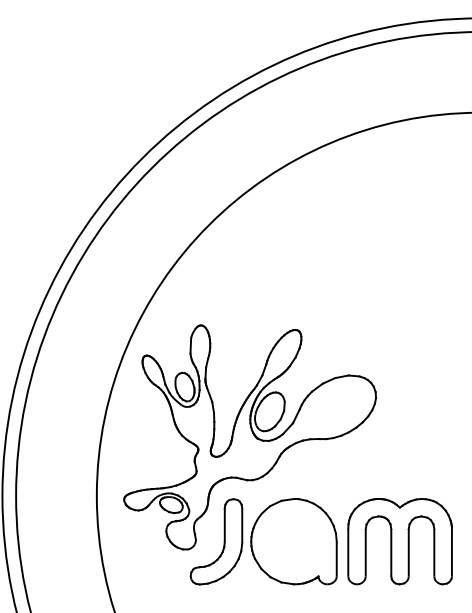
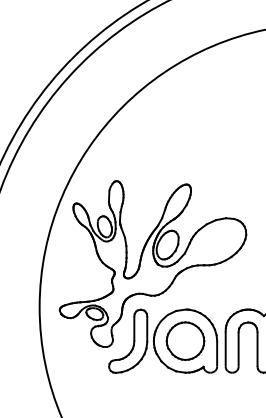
part: (293, 541) -> (185, 341), added

